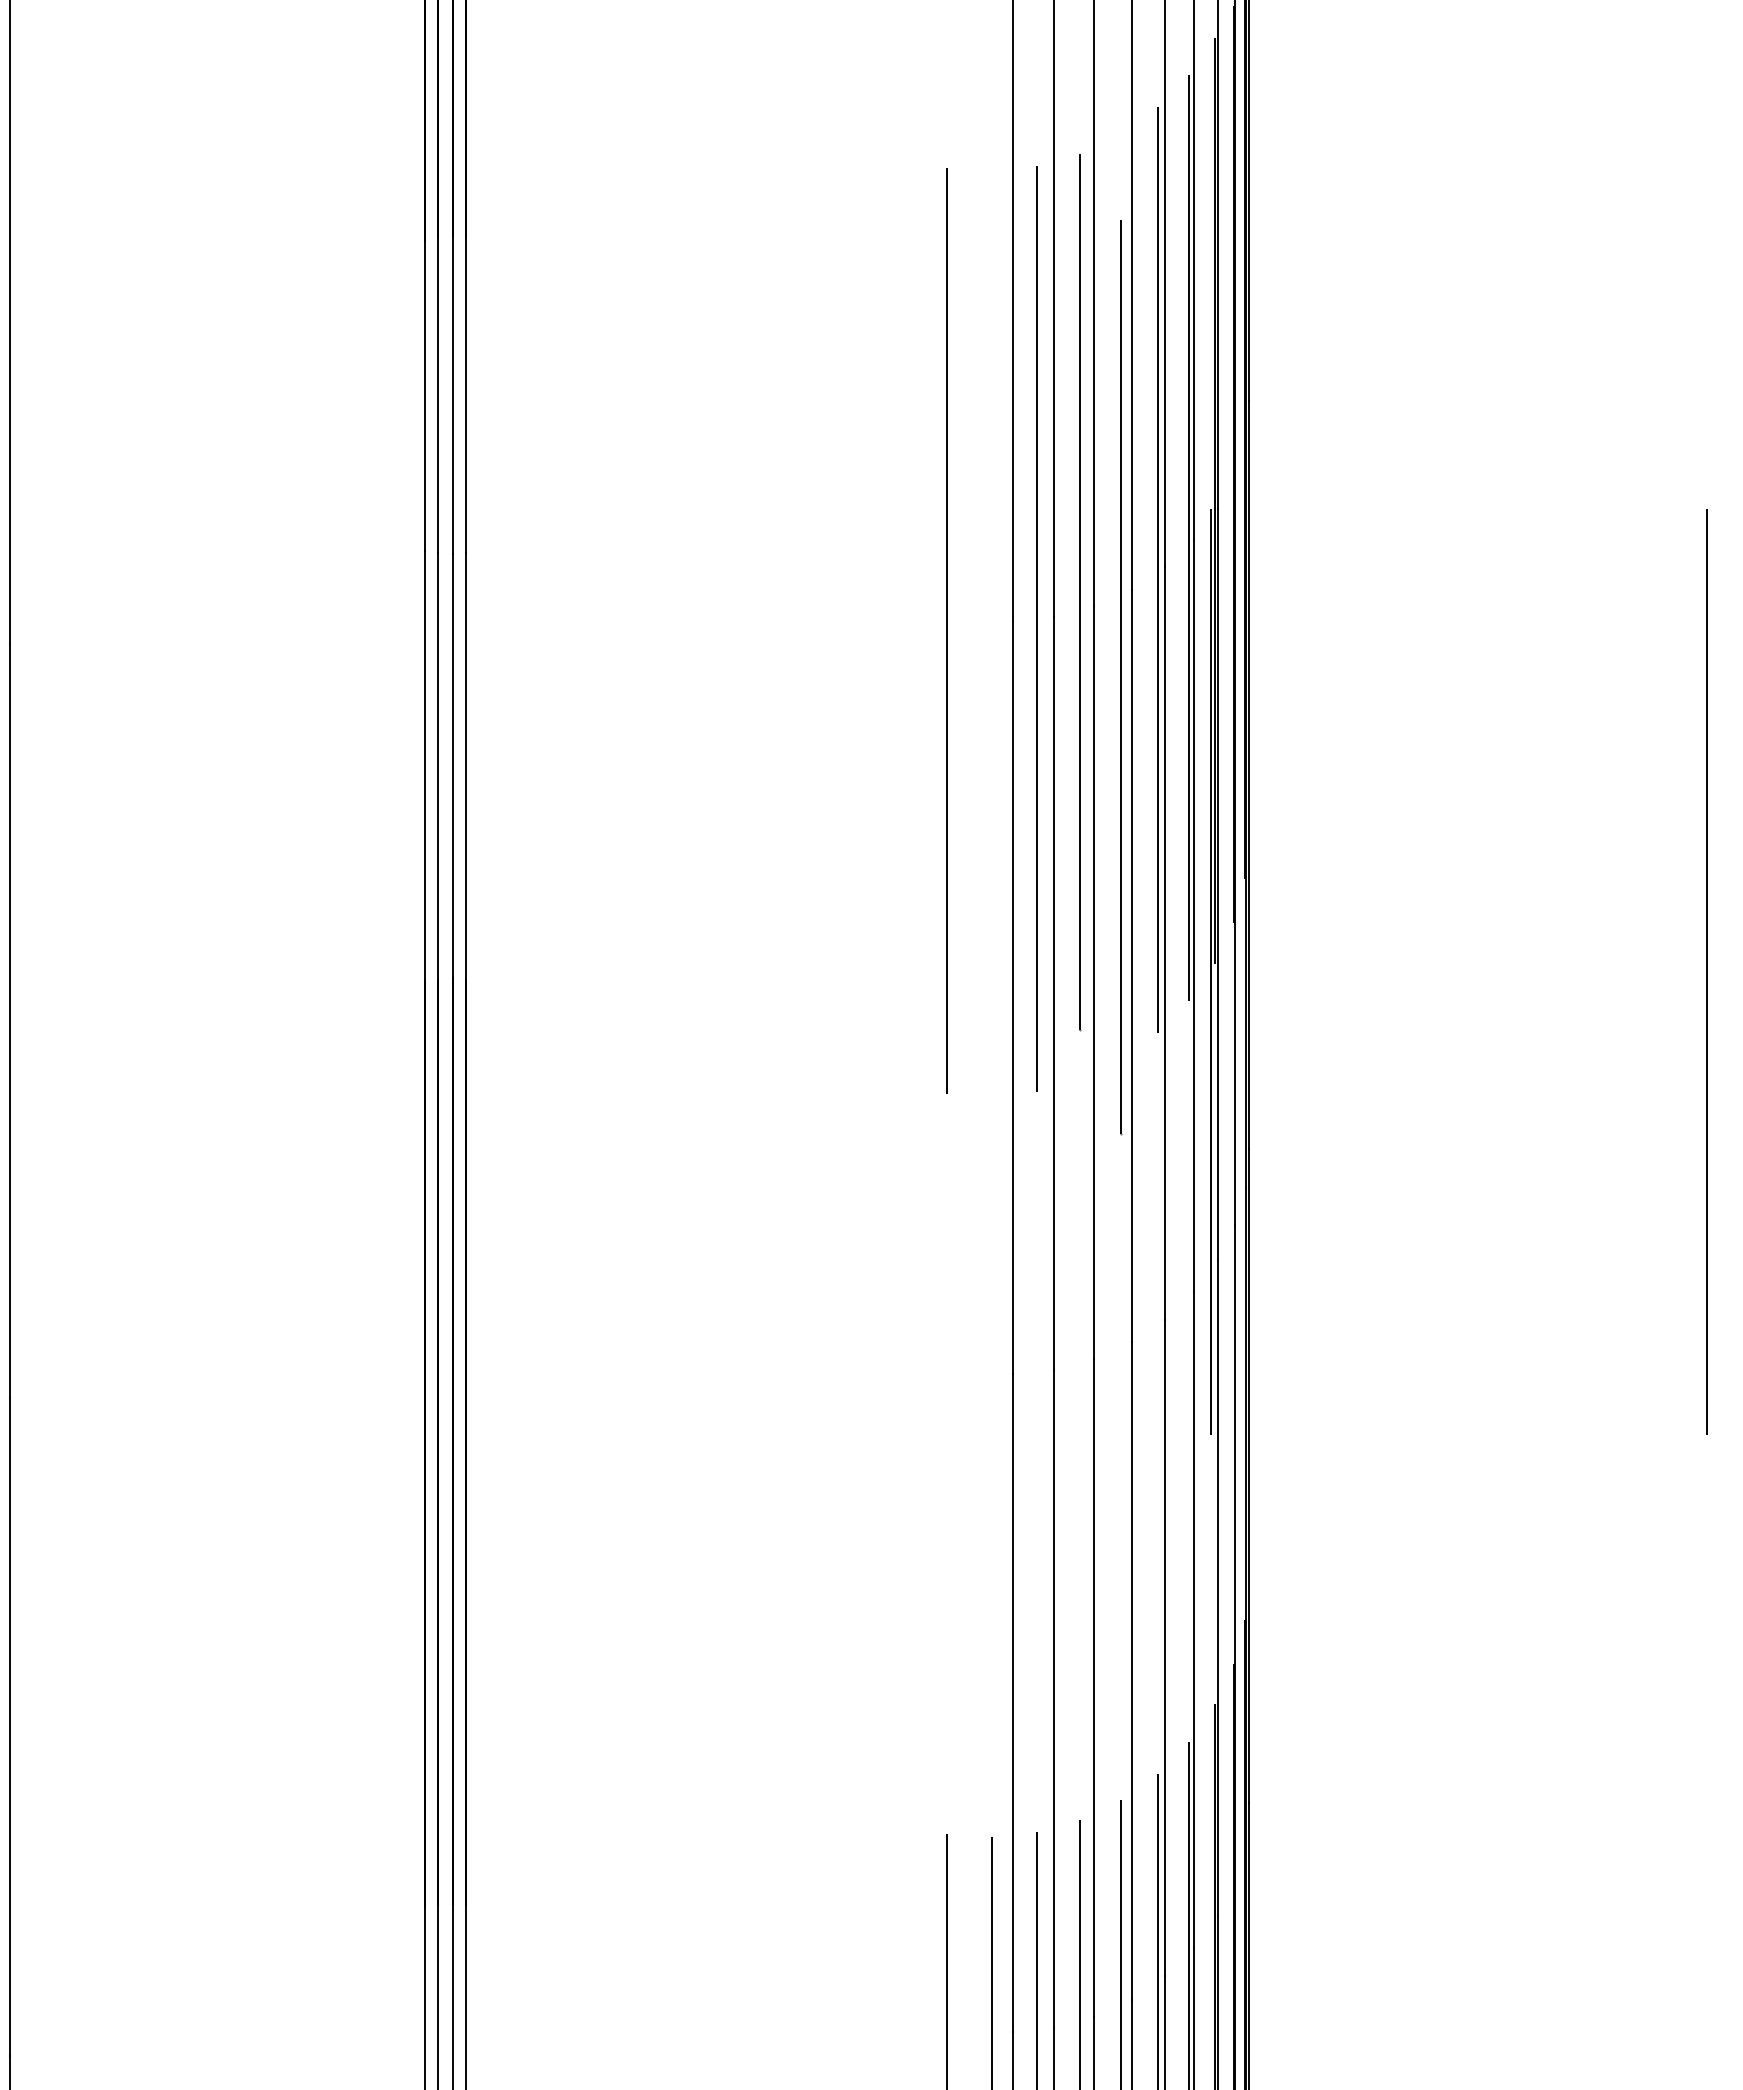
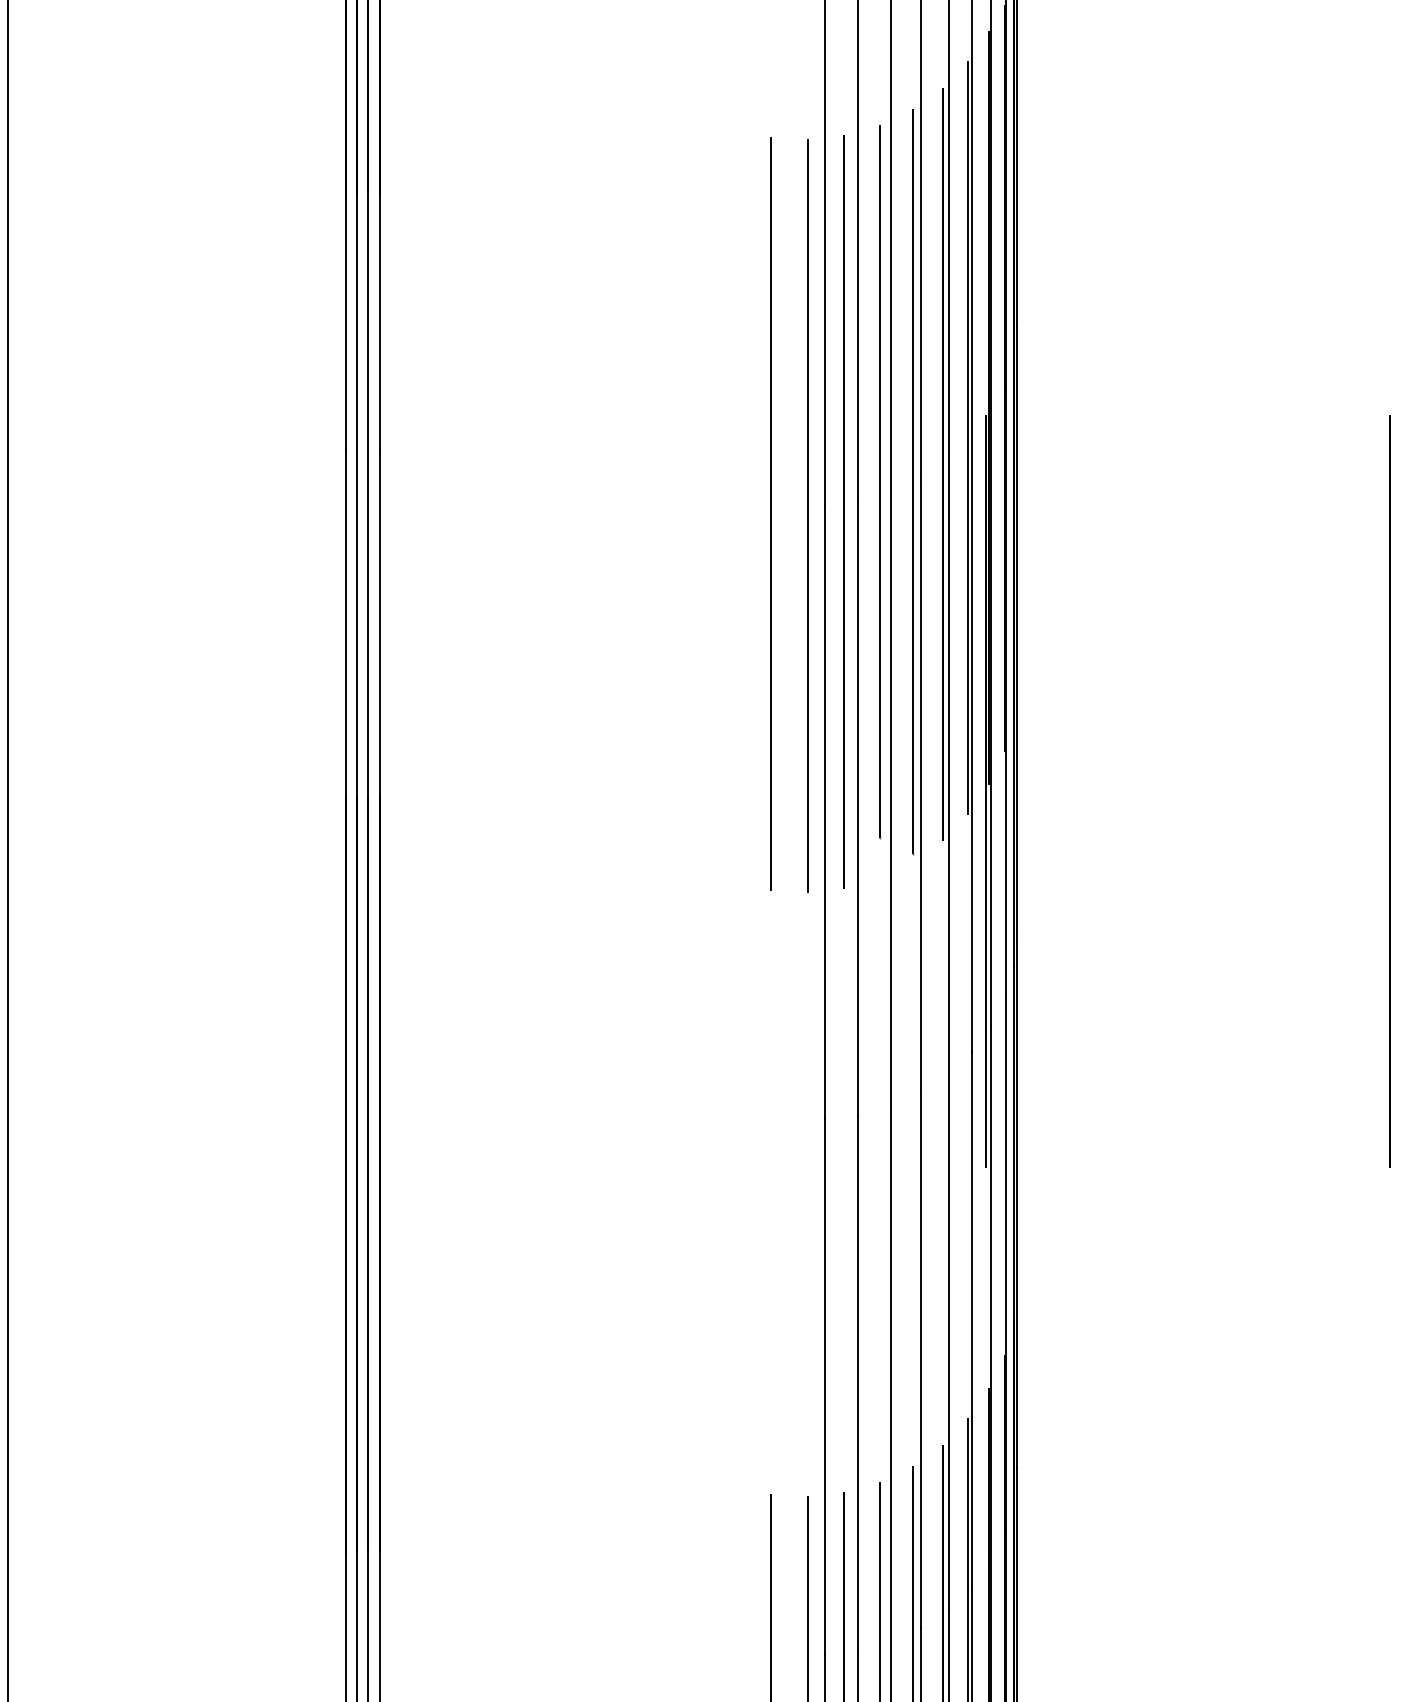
line: (991, 633) -> (807, 515), added
line: (1121, 677) -> (913, 481), moved

